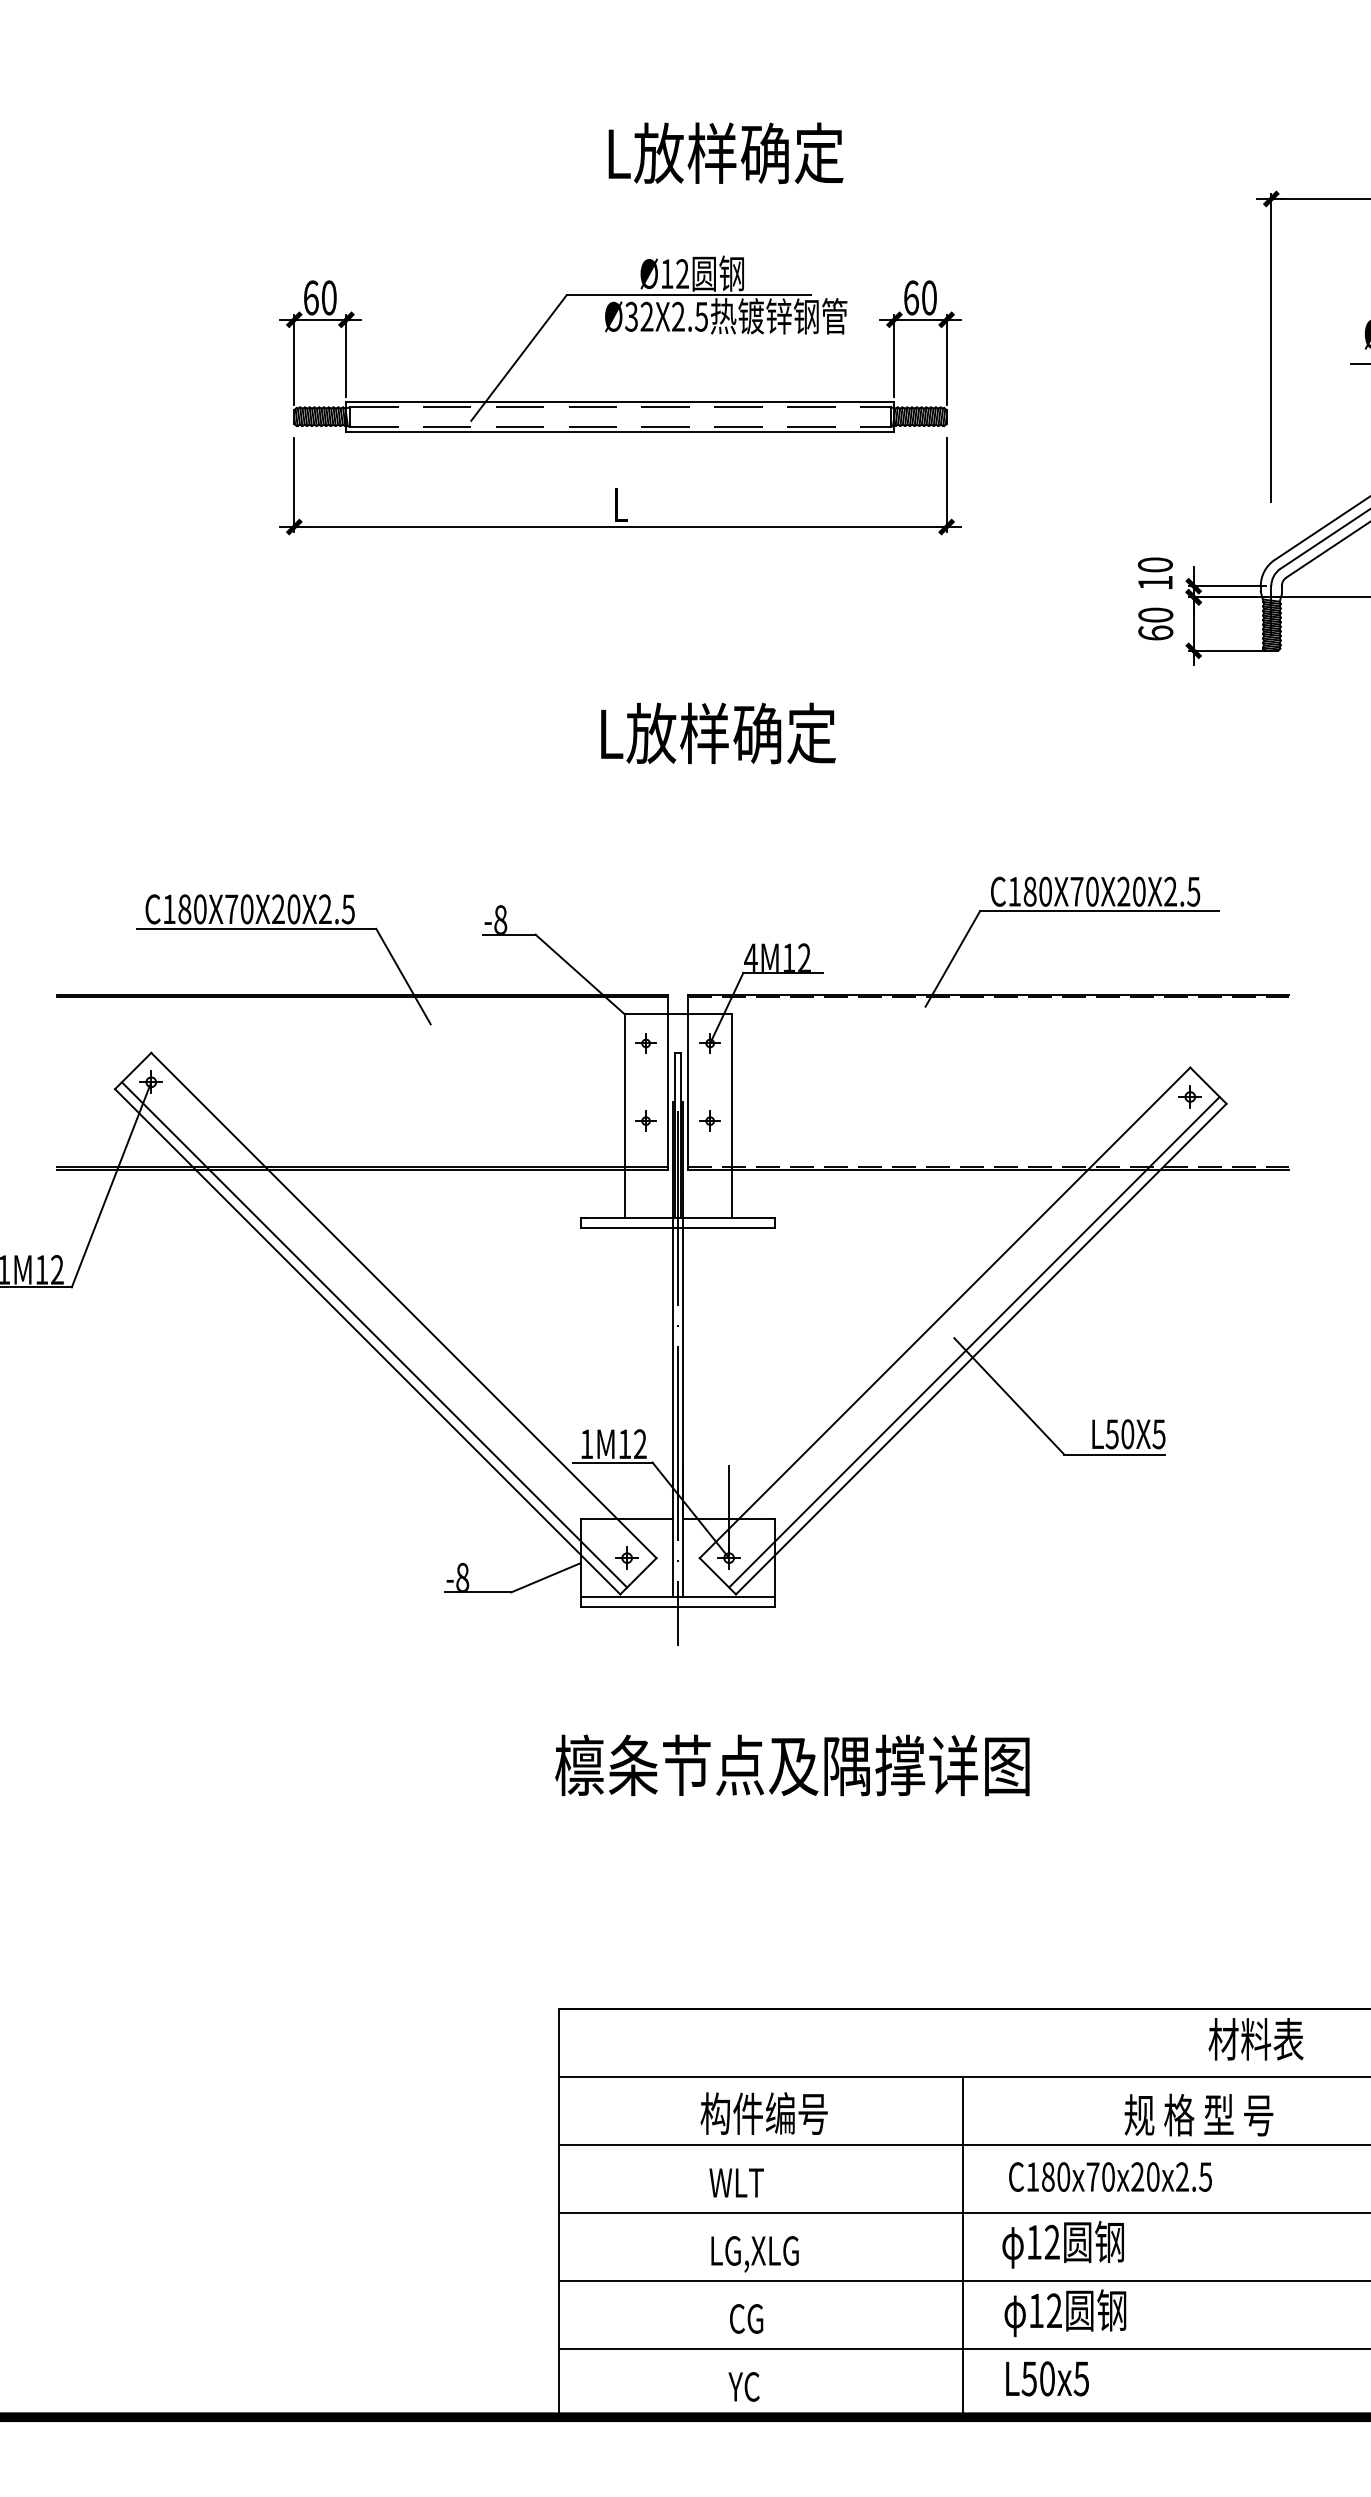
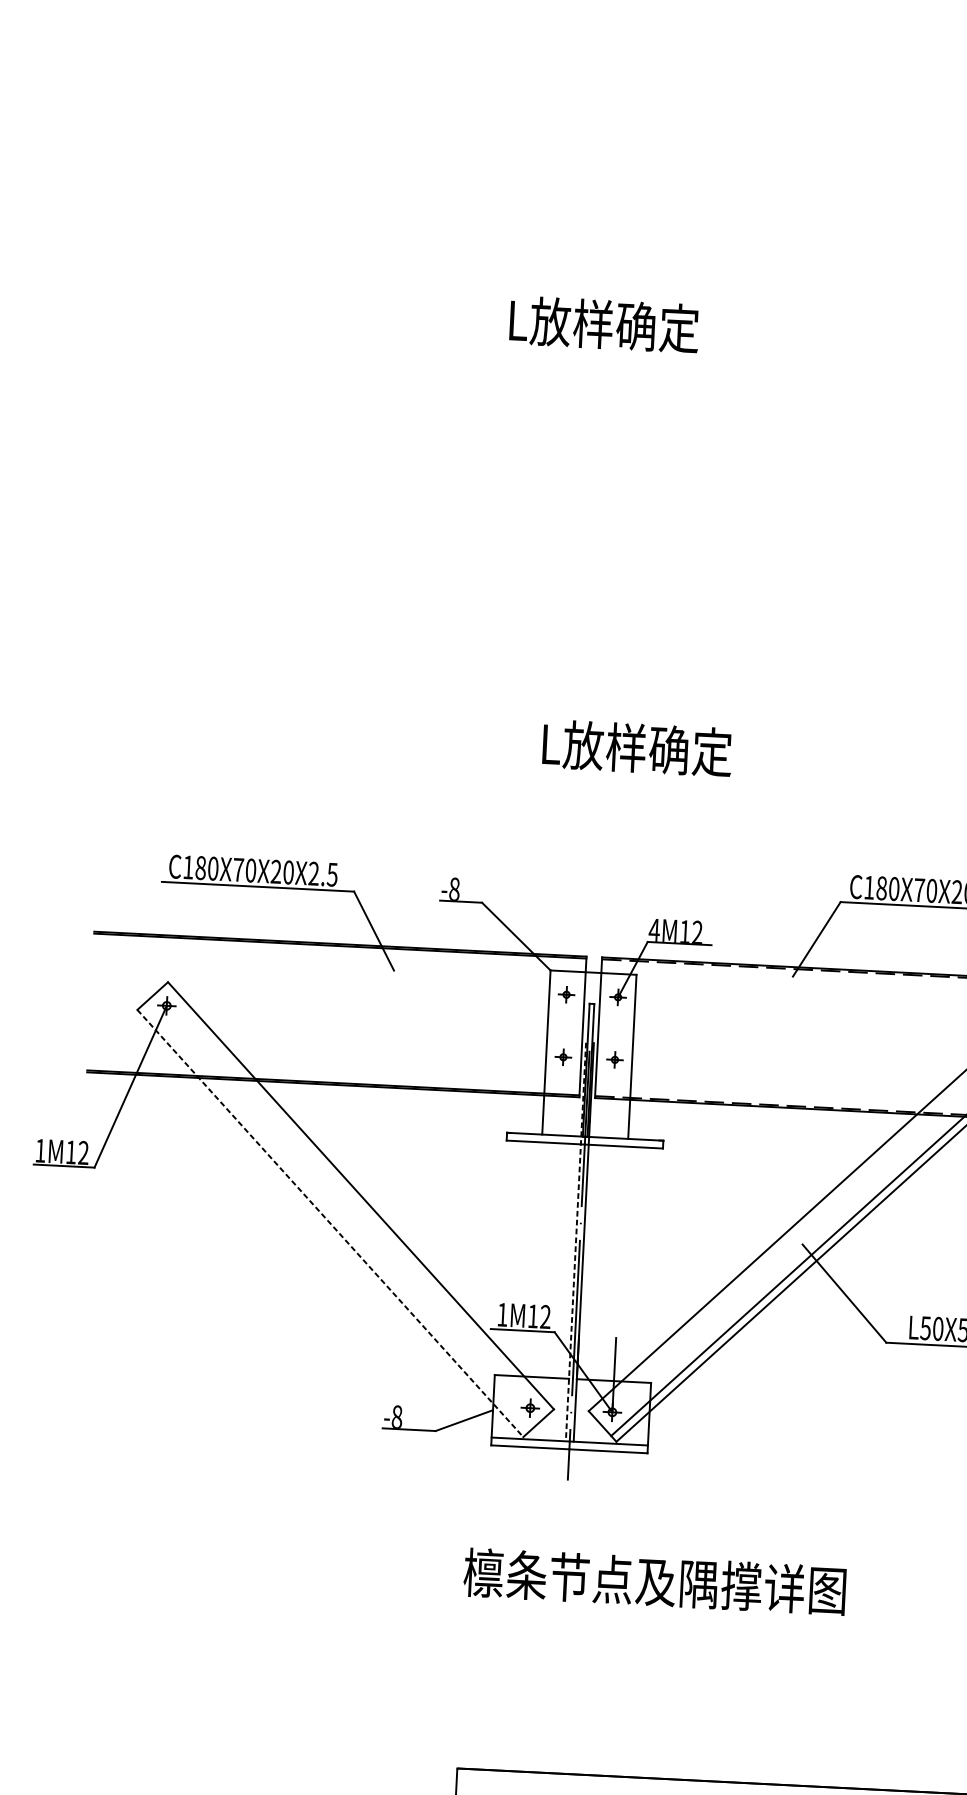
text: (725, 153) -> (604, 324), moved
part: (620, 395) -> (572, 472), removed
line: (374, 1334) -> (336, 1217), removed
line: (368, 1342) -> (331, 1224), solid -> dashed
line: (673, 1349) -> (576, 1242), solid -> dashed

